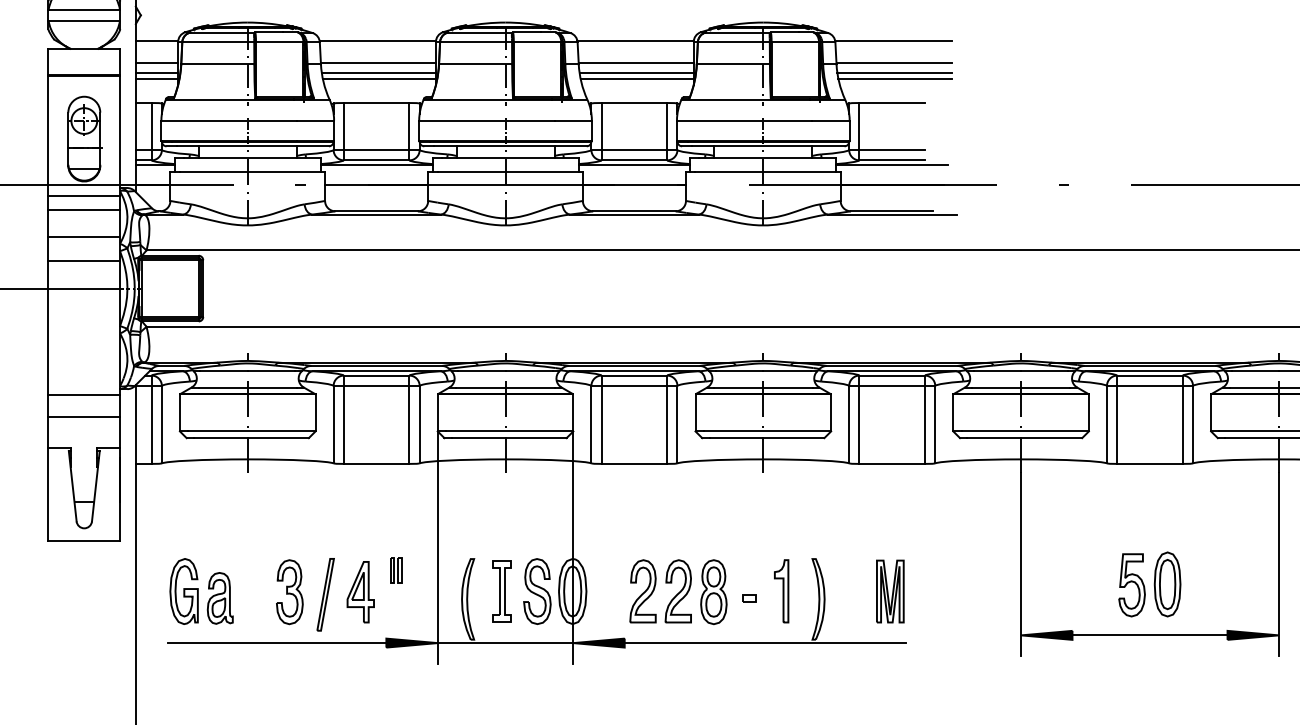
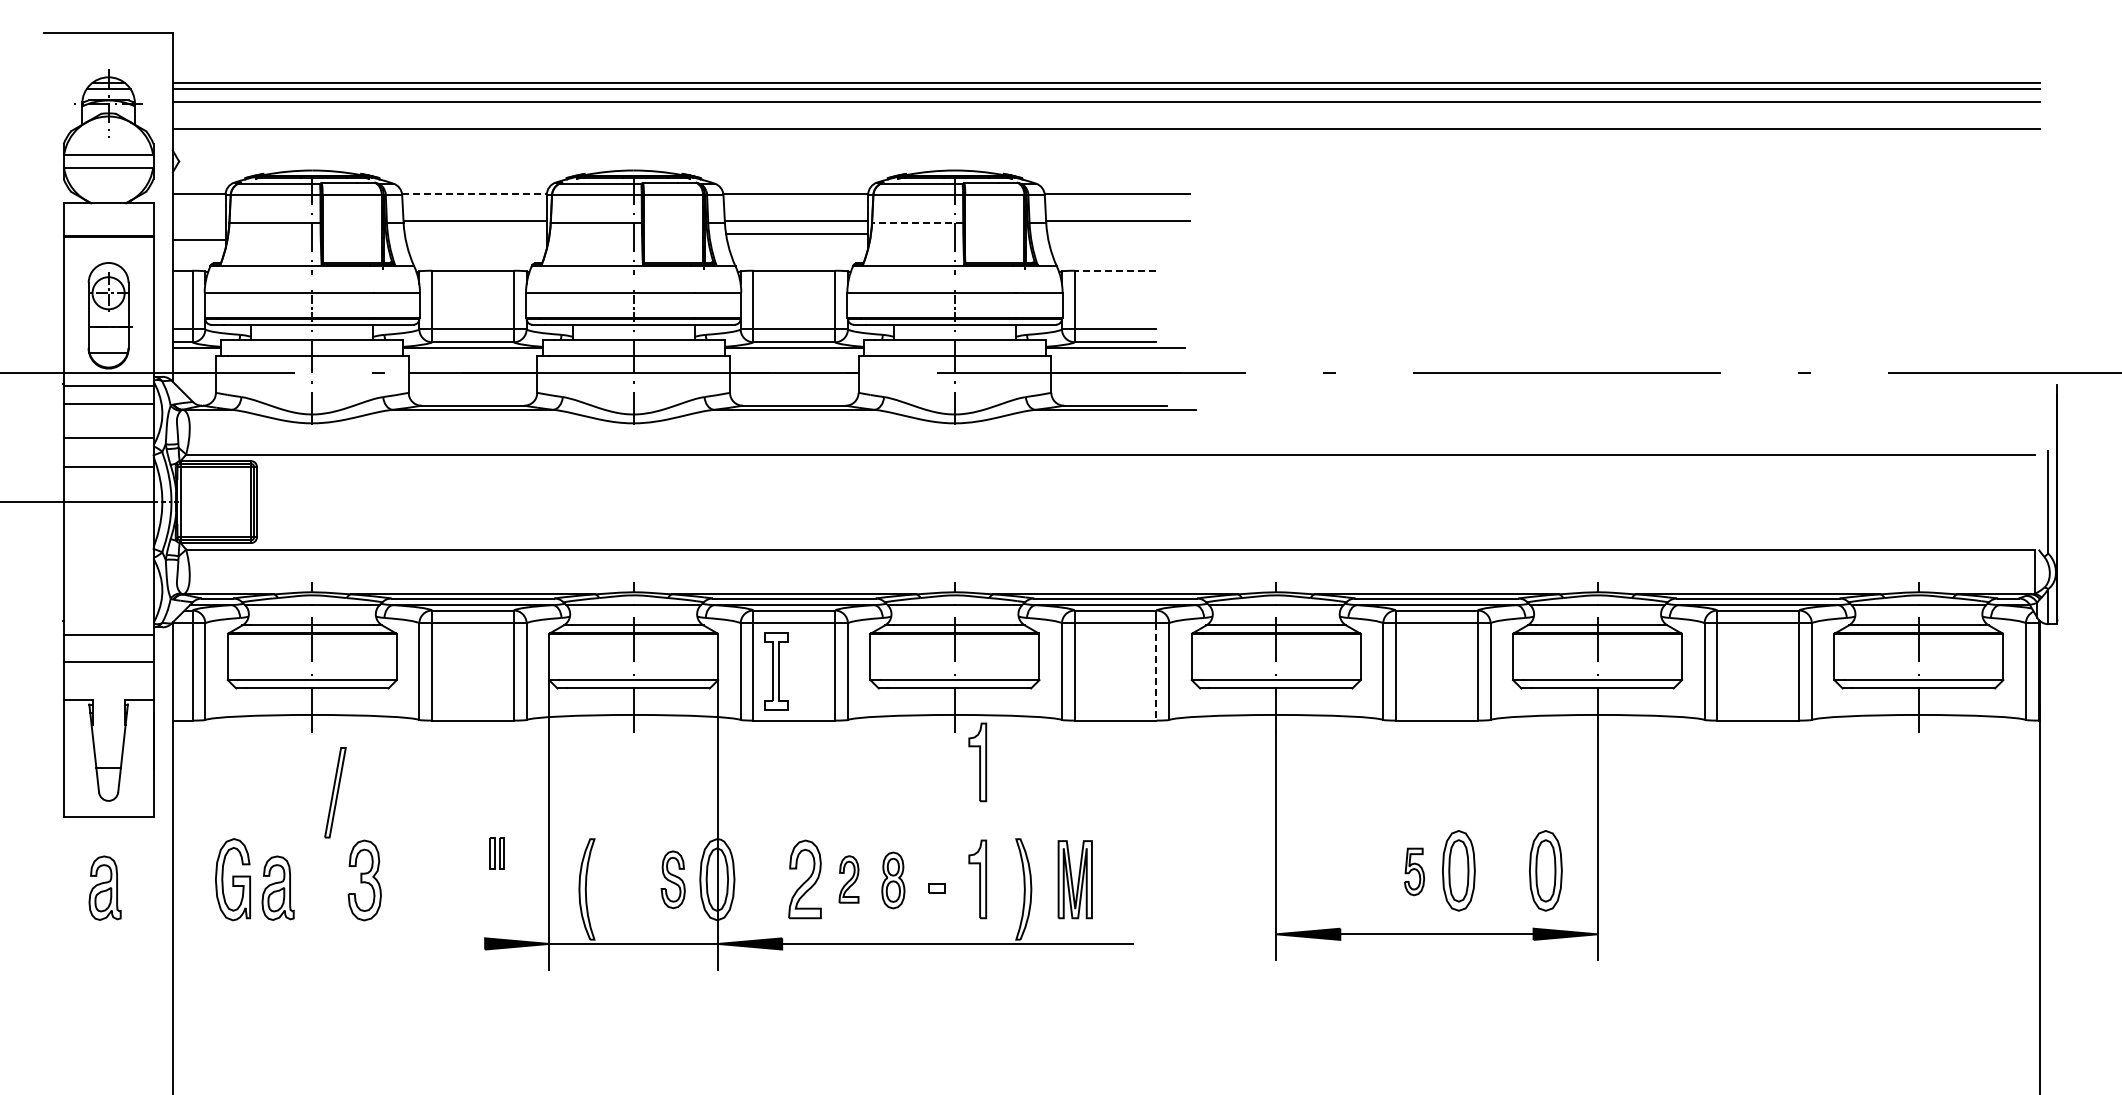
line: (377, 41) -> (474, 193), solid -> dashed
line: (156, 62) -> (198, 220), removed
line: (733, 64) -> (917, 222), solid -> dashed
line: (156, 73) -> (198, 233), removed
line: (378, 73) -> (475, 233), removed
line: (894, 73) -> (1118, 233), removed
line: (378, 78) -> (475, 240), removed
line: (636, 78) -> (797, 240), removed
line: (894, 78) -> (1118, 240), removed
line: (892, 102) -> (1115, 270), solid -> dashed
line: (925, 424) -> (1156, 671), solid -> dashed
part: (781, 497) -> (977, 762), added
part: (1132, 584) -> (1414, 871), size x0.6
part: (1237, 584) -> (1545, 870), added
part: (502, 591) -> (776, 671), moved
part: (536, 591) -> (672, 879), size x0.7
part: (677, 591) -> (848, 879), size x0.6
part: (889, 591) -> (1074, 879), moved
part: (360, 592) -> (452, 880), removed
part: (714, 592) -> (893, 880), size x0.7
part: (325, 594) -> (335, 792), moved
part: (81, 597) -> (104, 887), added
line: (277, 642) -> (349, 943), removed

